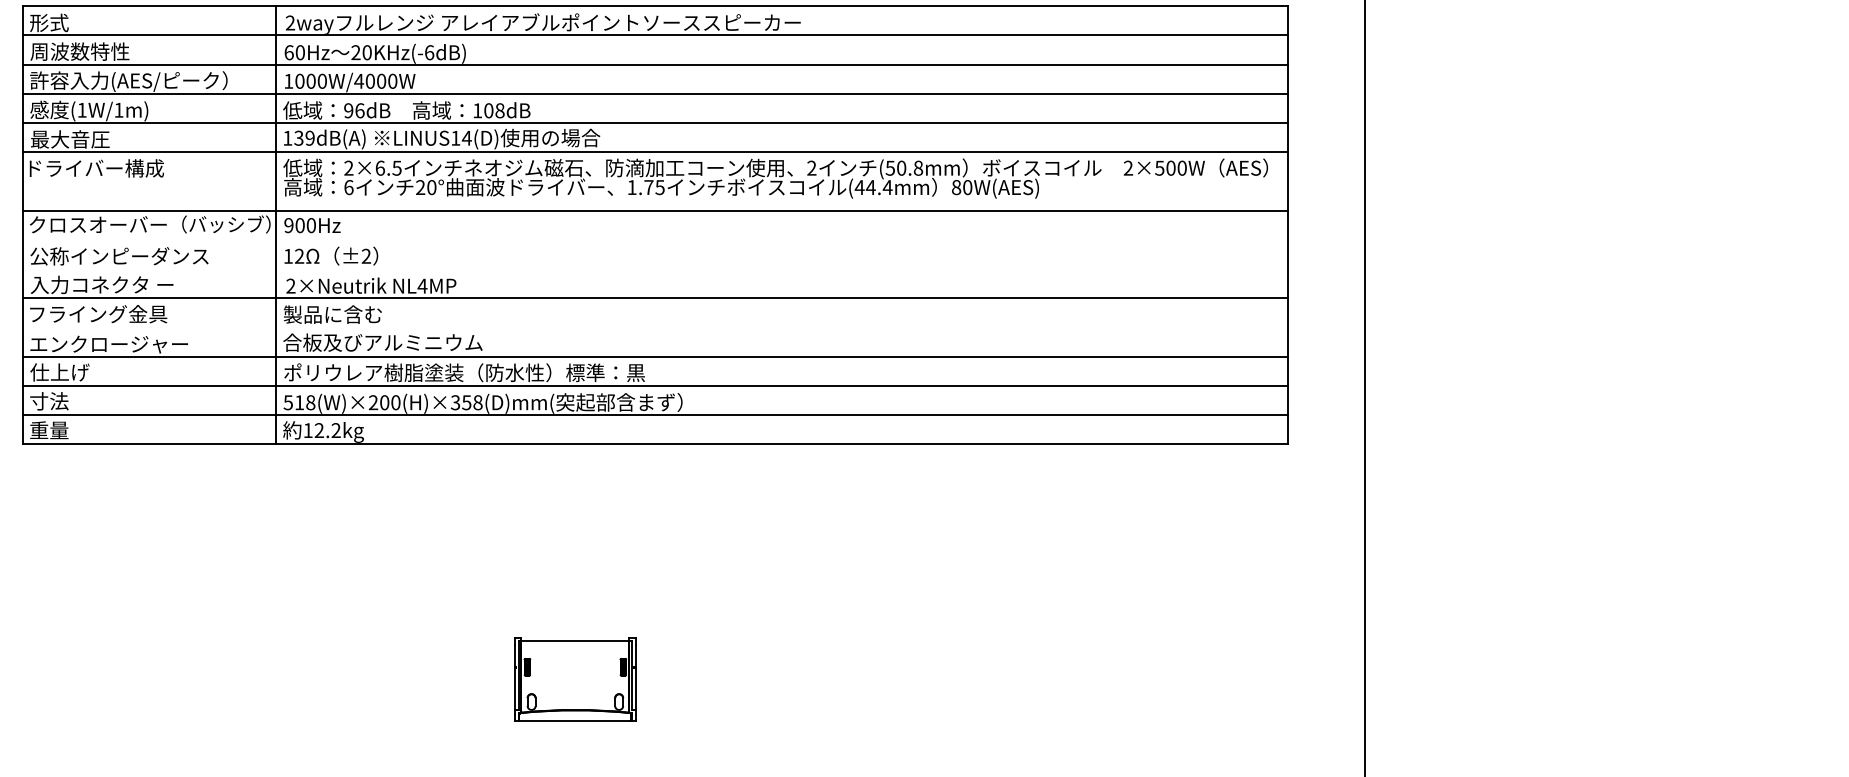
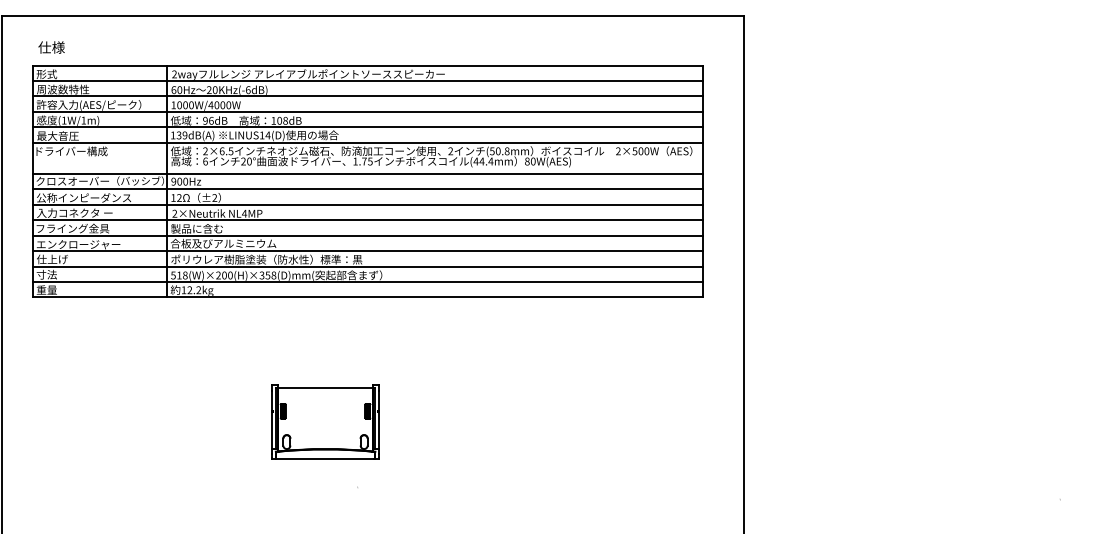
line: (654, 240) -> (367, 189), added
line: (654, 268) -> (367, 204), added
line: (654, 327) -> (367, 235), added
part: (575, 678) -> (325, 421), size x1.67

